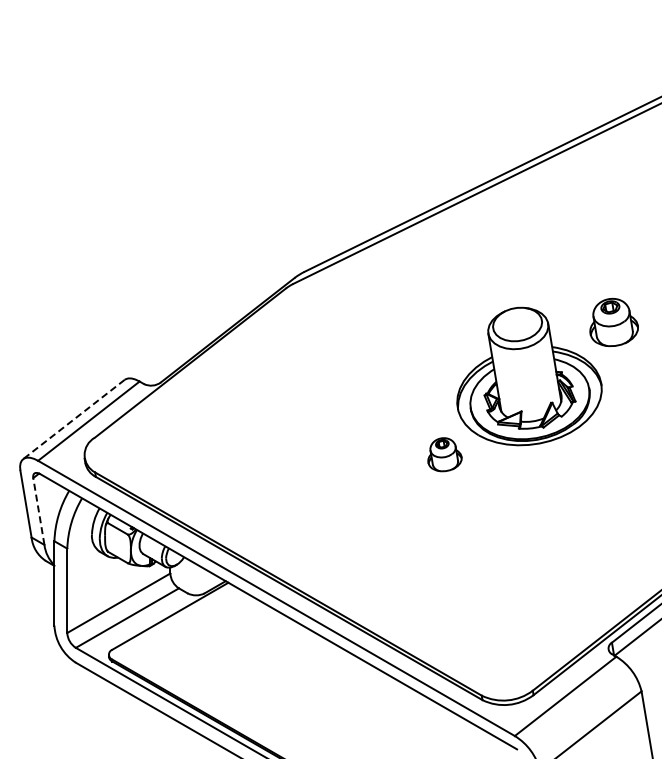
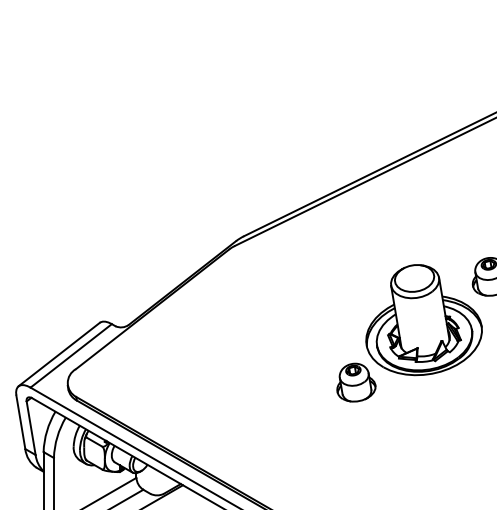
line: (73, 419) -> (58, 354), dashed -> solid
part: (444, 454) -> (356, 382), size x1.43
line: (38, 511) -> (30, 428), dashed -> solid

